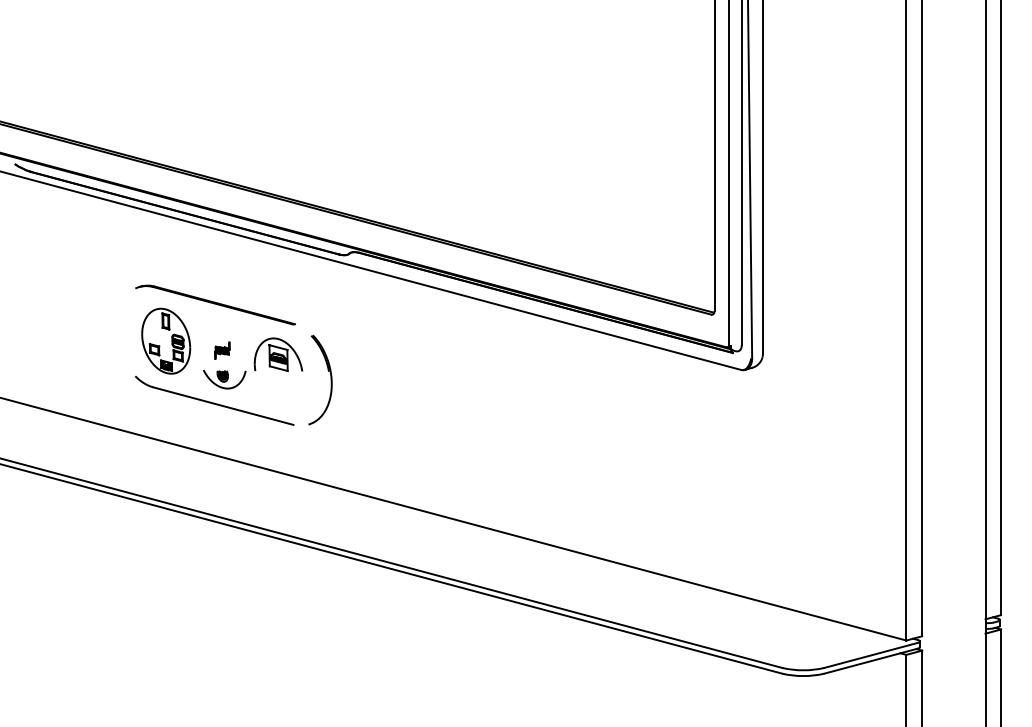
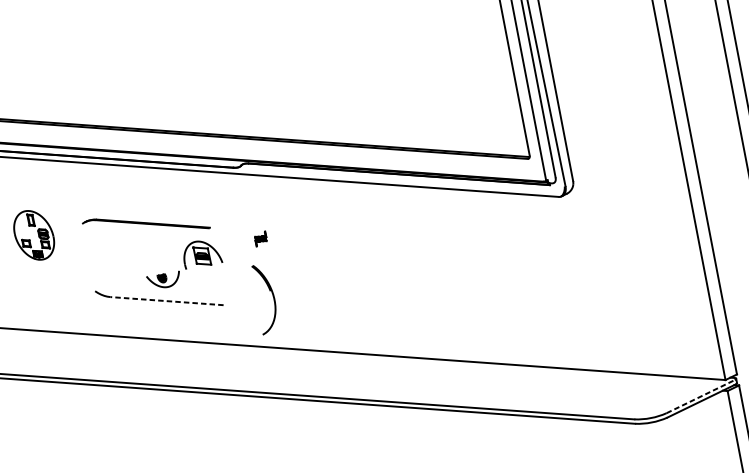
part: (166, 340) -> (34, 234), moved
part: (222, 350) -> (260, 238), moved
part: (330, 379) -> (272, 296), moved
line: (223, 406) -> (167, 301), solid -> dashed
line: (871, 655) -> (700, 396), solid -> dashed

